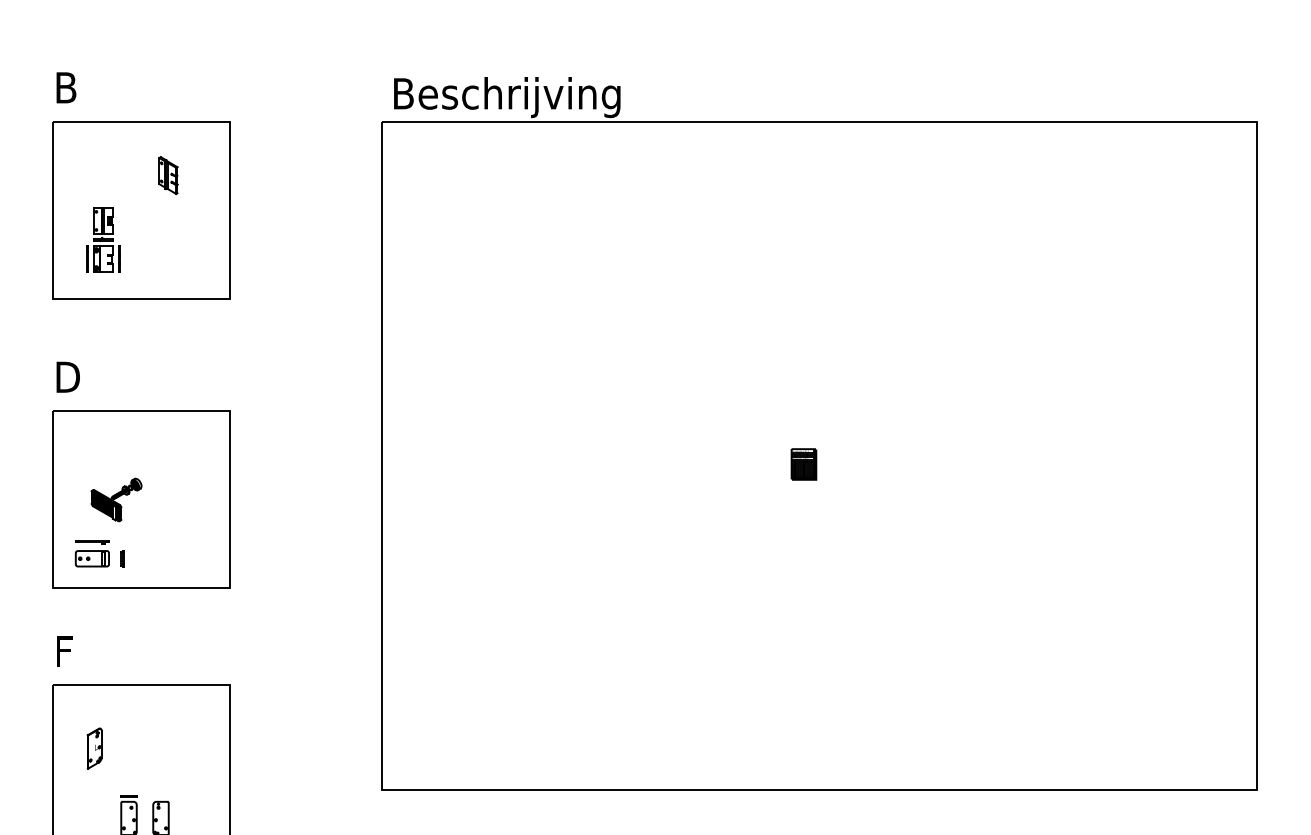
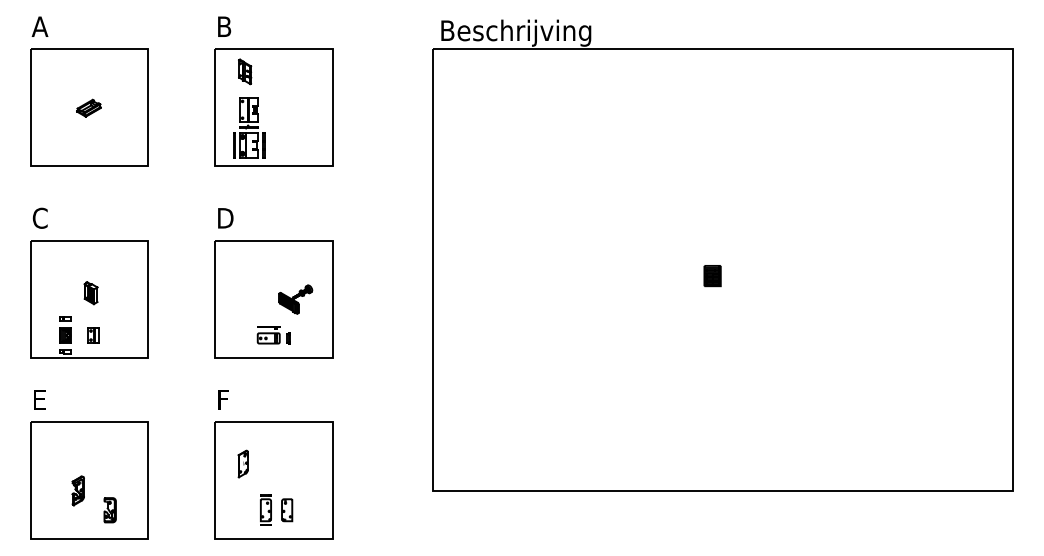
part: (169, 175) -> (245, 71), moved
part: (102, 240) -> (248, 127), size x1.4
part: (116, 499) -> (295, 299), moved
part: (99, 554) -> (273, 335), moved

